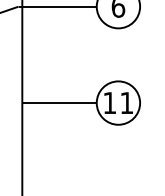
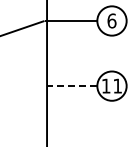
line: (58, 103) -> (71, 86), solid -> dashed

